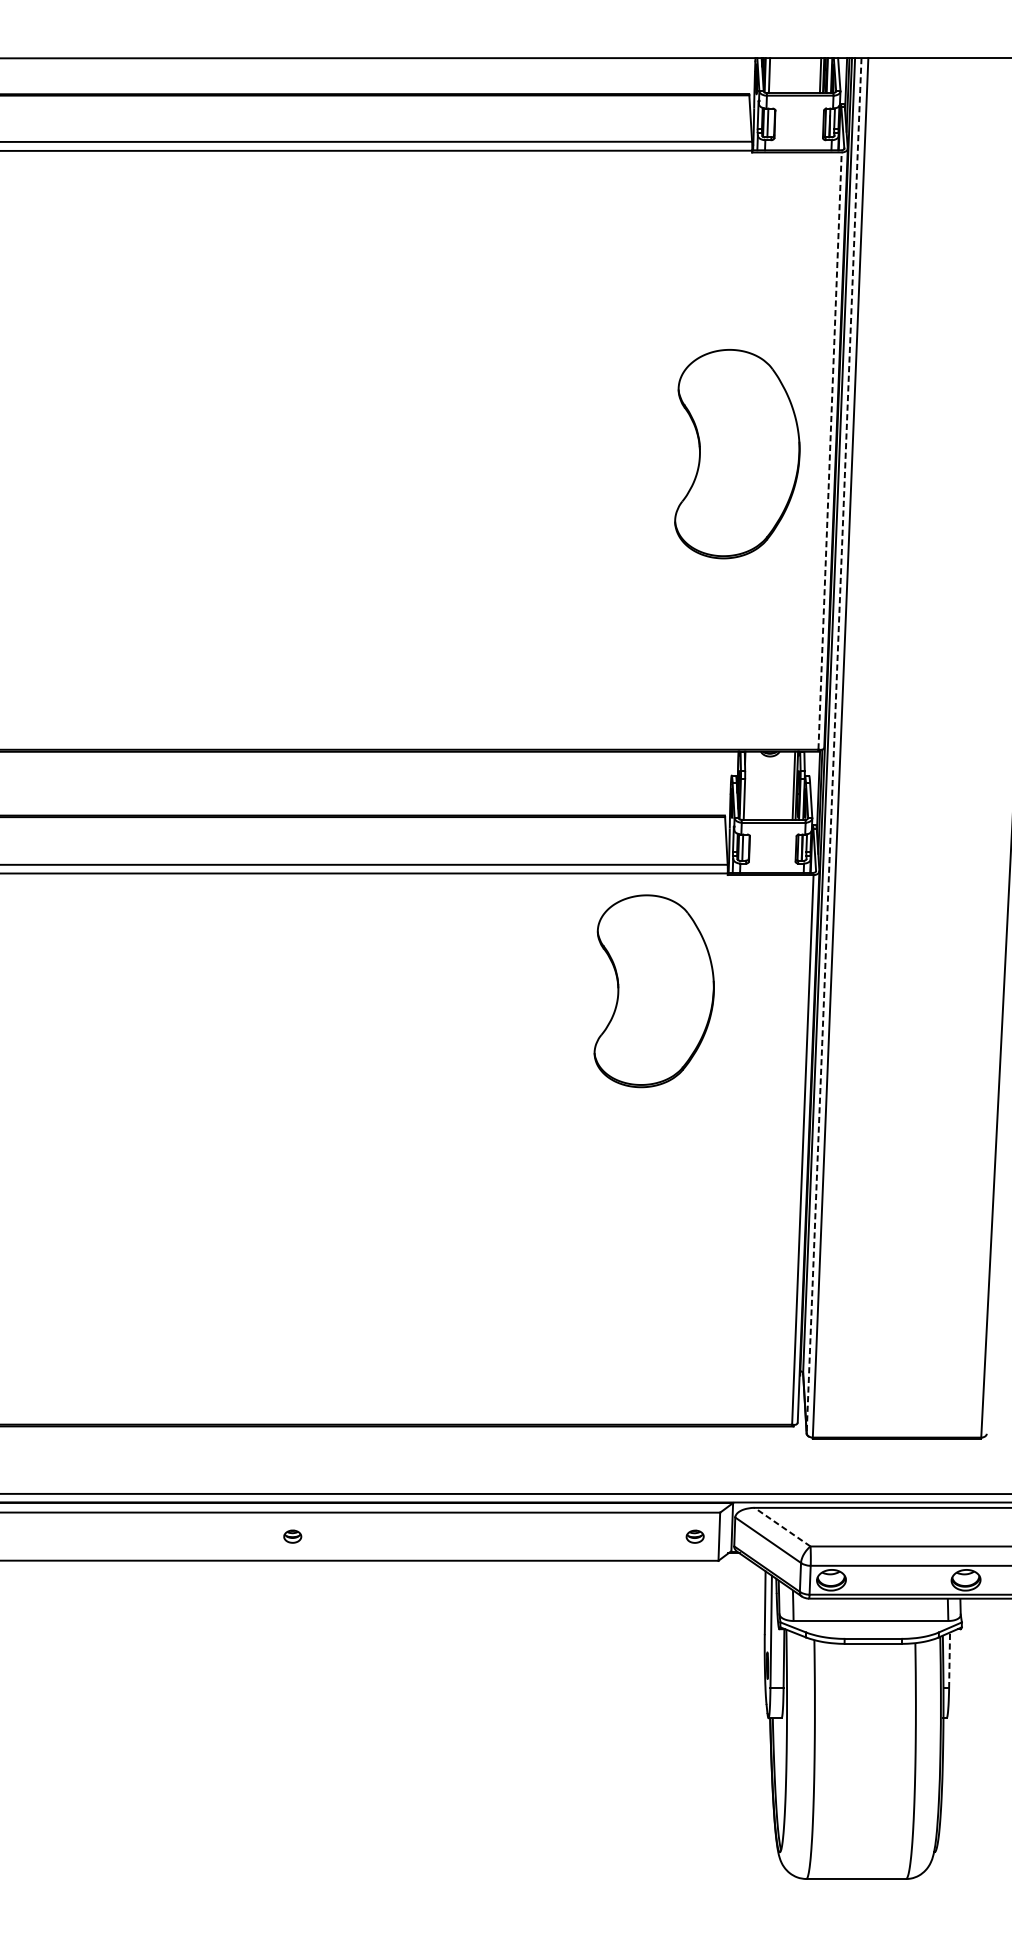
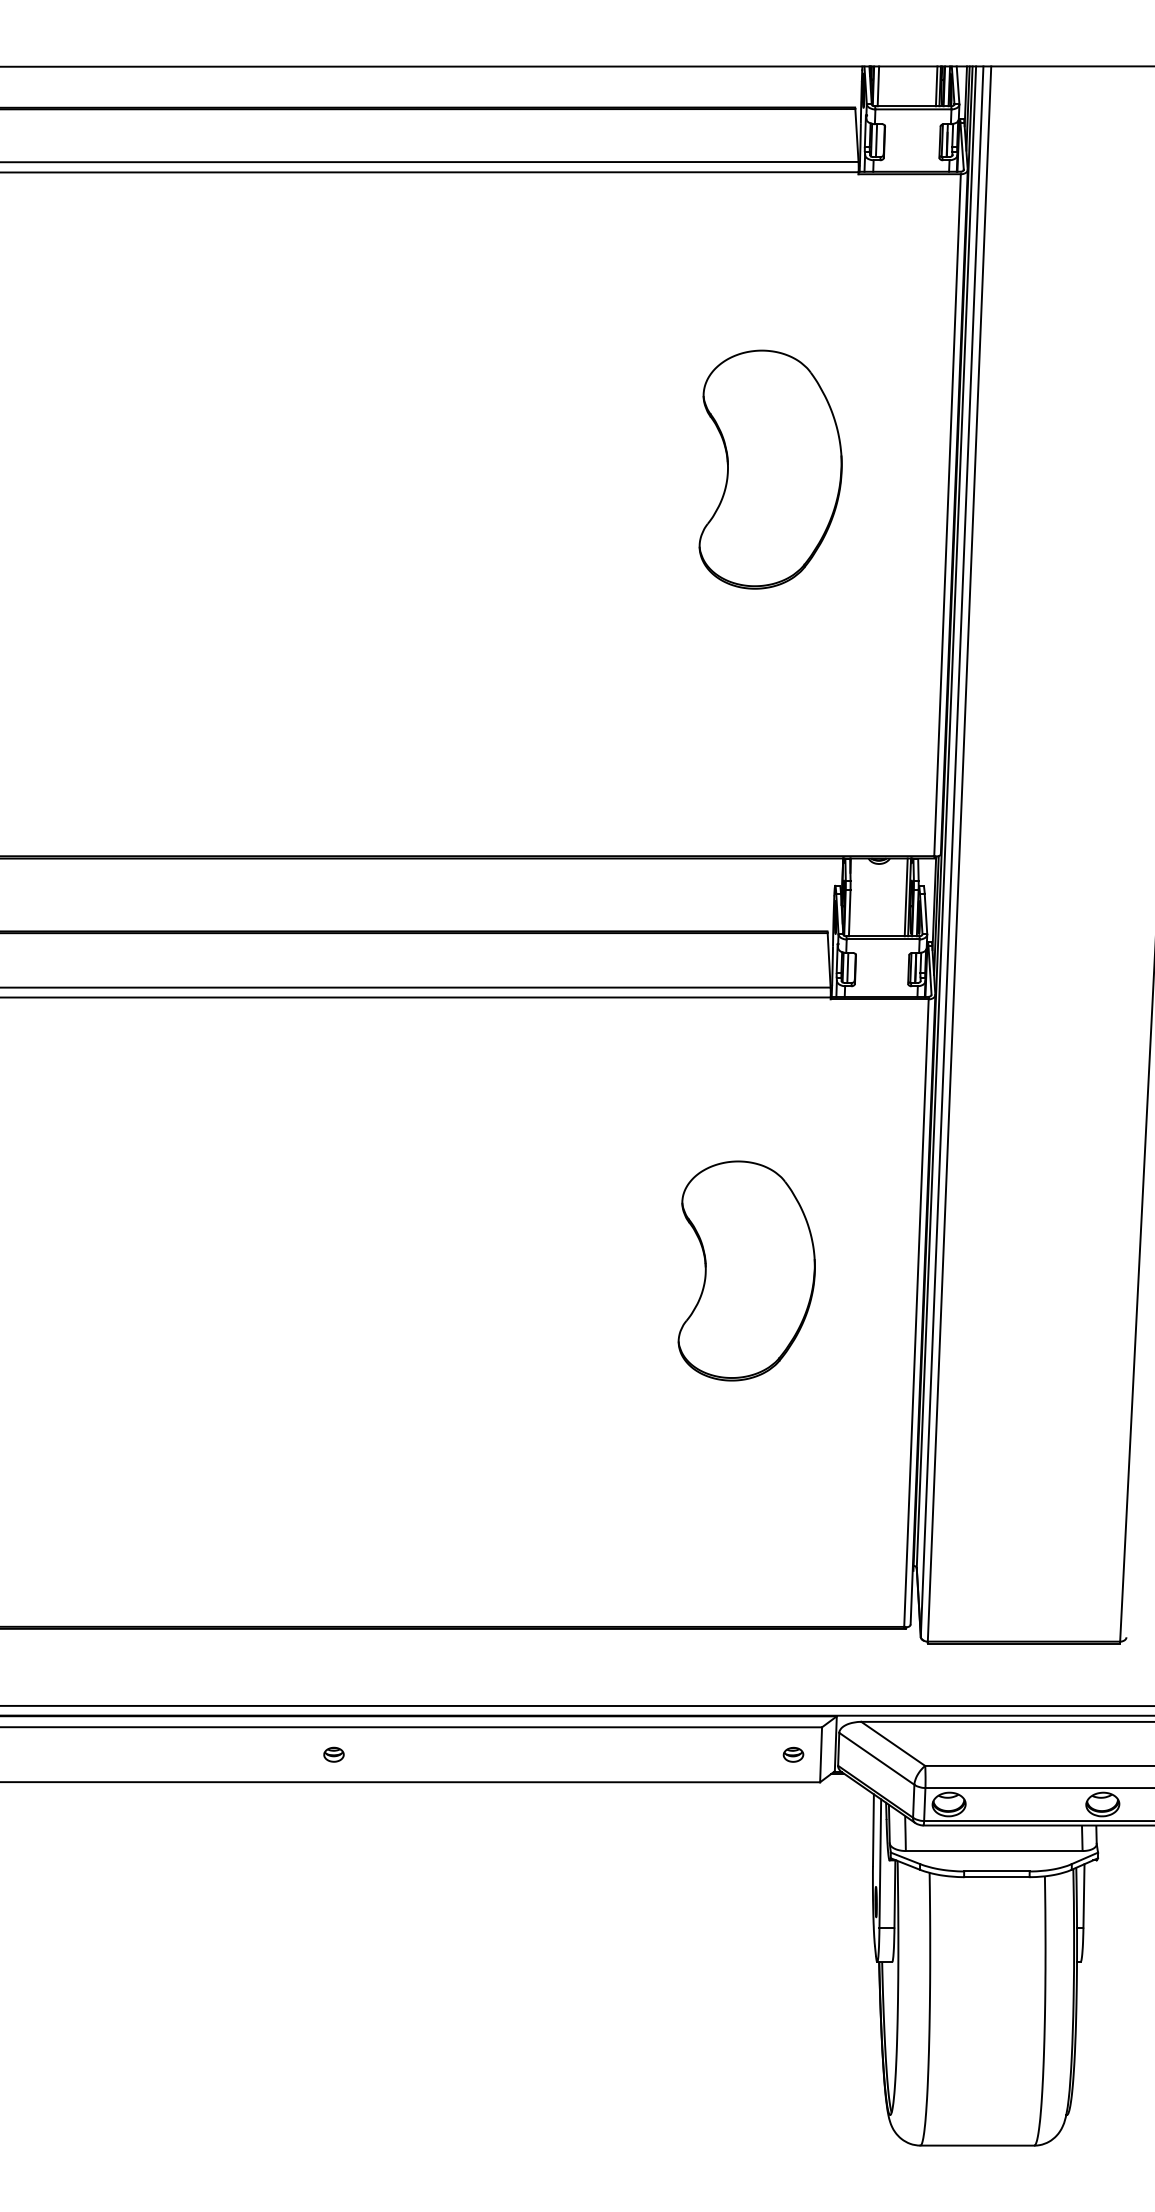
line: (830, 450) -> (947, 514), dashed -> solid
part: (737, 453) -> (770, 469), moved
line: (834, 745) -> (952, 851), dashed -> solid
part: (654, 990) -> (746, 1270), moved
line: (782, 1526) -> (893, 1743), dashed -> solid
line: (949, 1659) -> (1083, 1895), dashed -> solid

